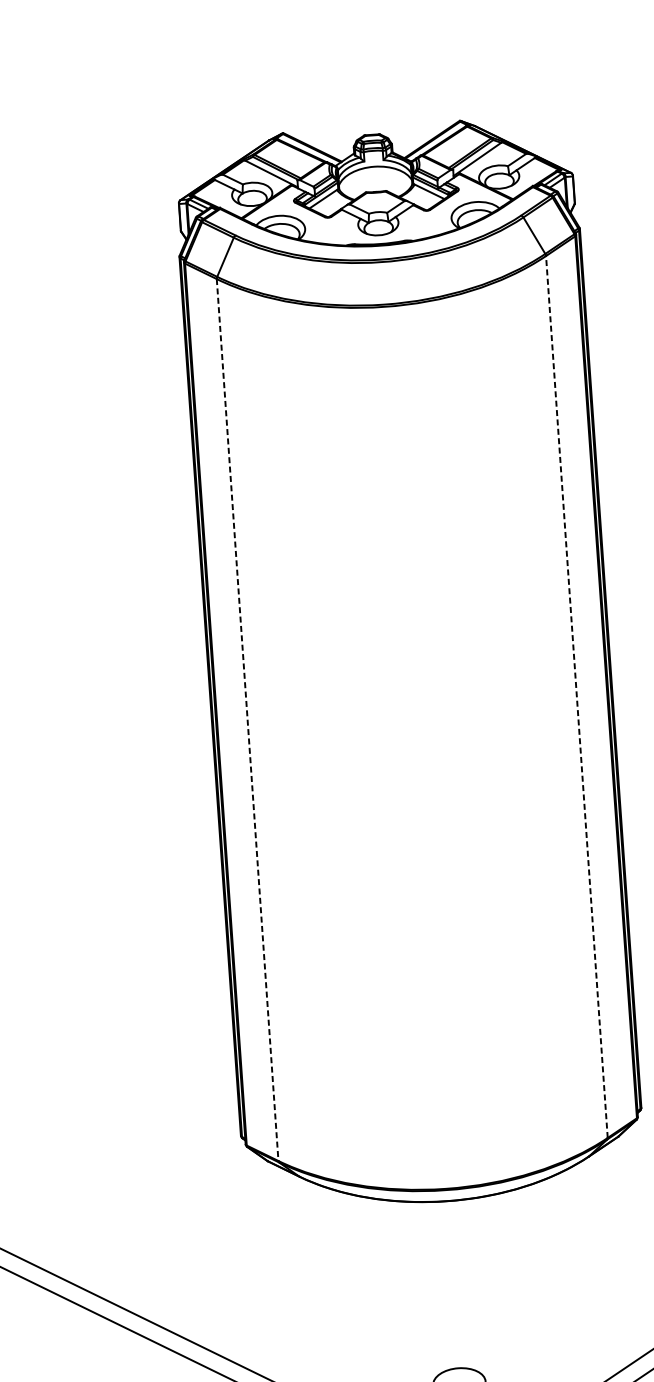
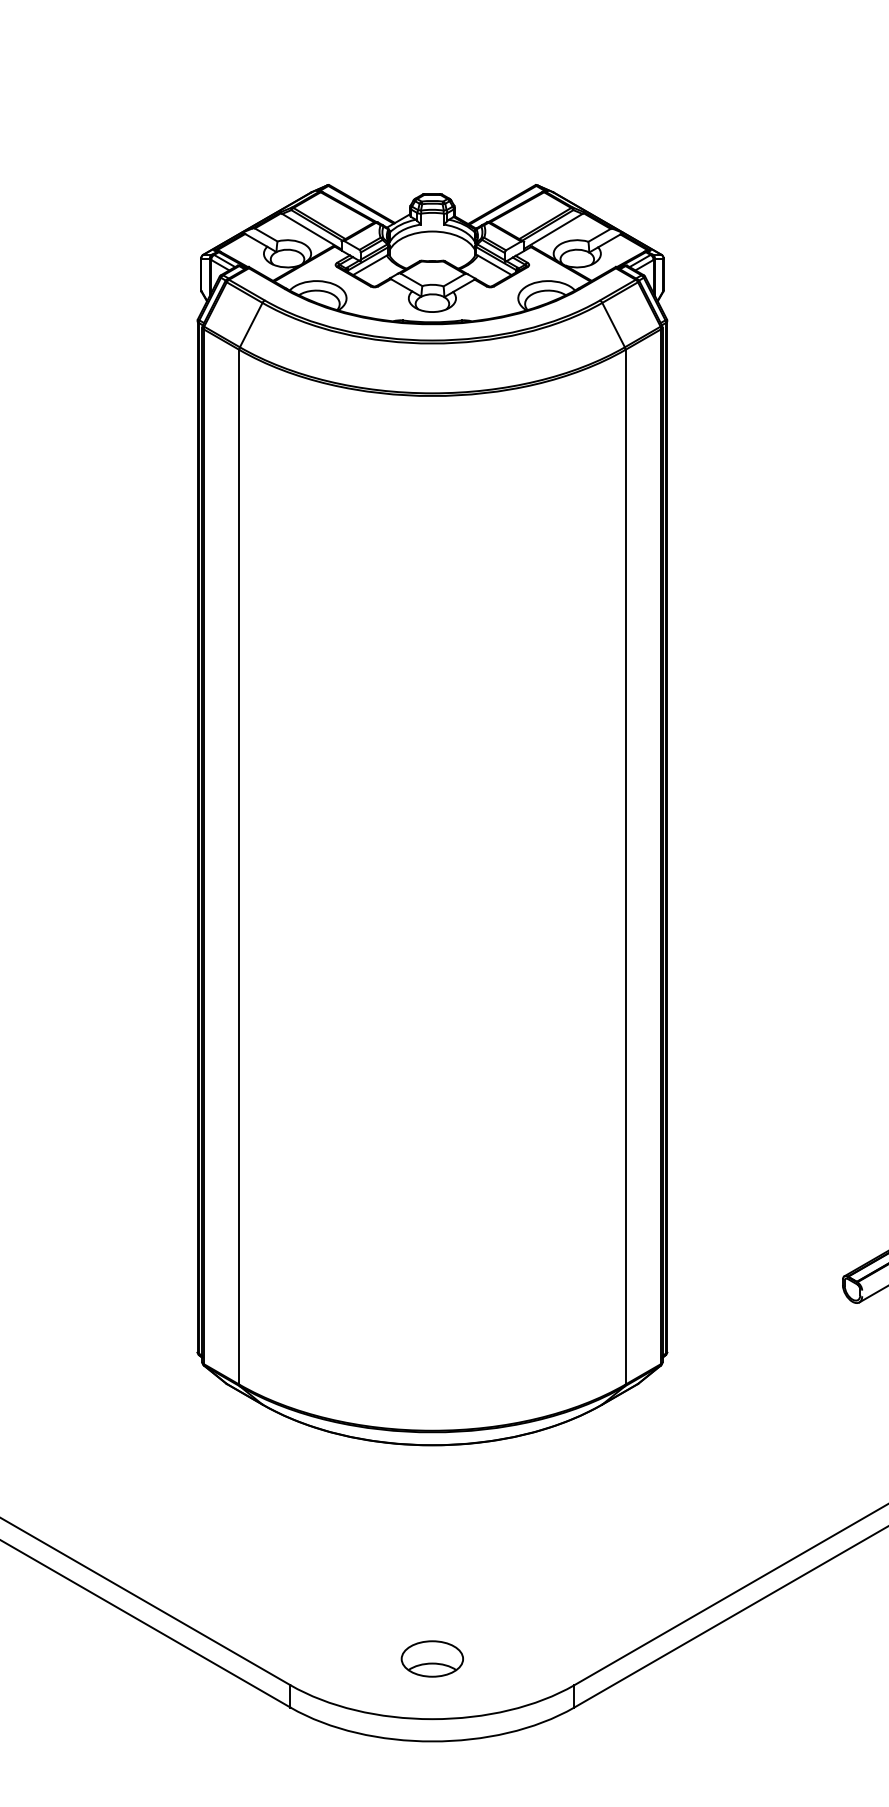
line: (576, 696) -> (625, 866), dashed -> solid
line: (247, 720) -> (239, 867), dashed -> solid

